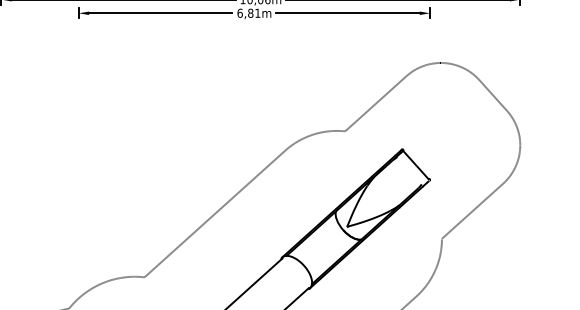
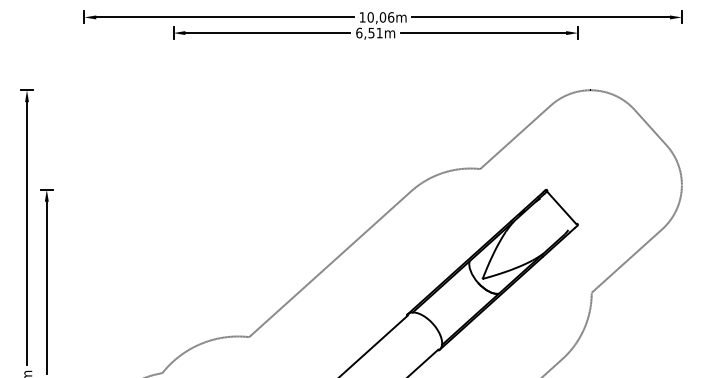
text: (250, 12) -> (371, 32), 6,81m -> 6,51m

